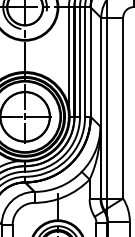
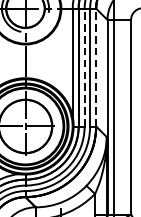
line: (80, 62) -> (85, 67), solid -> dashed
line: (90, 62) -> (95, 67), solid -> dashed

